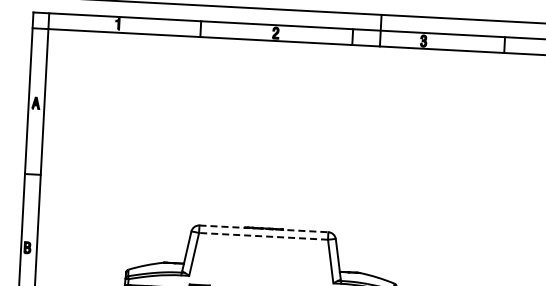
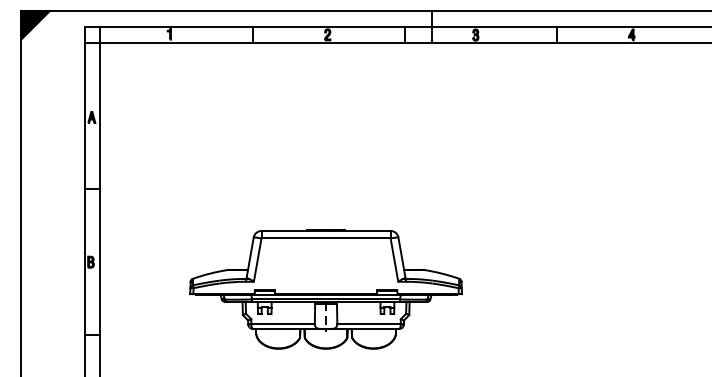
line: (264, 228) -> (326, 230), dashed -> solid
line: (263, 236) -> (326, 238), dashed -> solid

